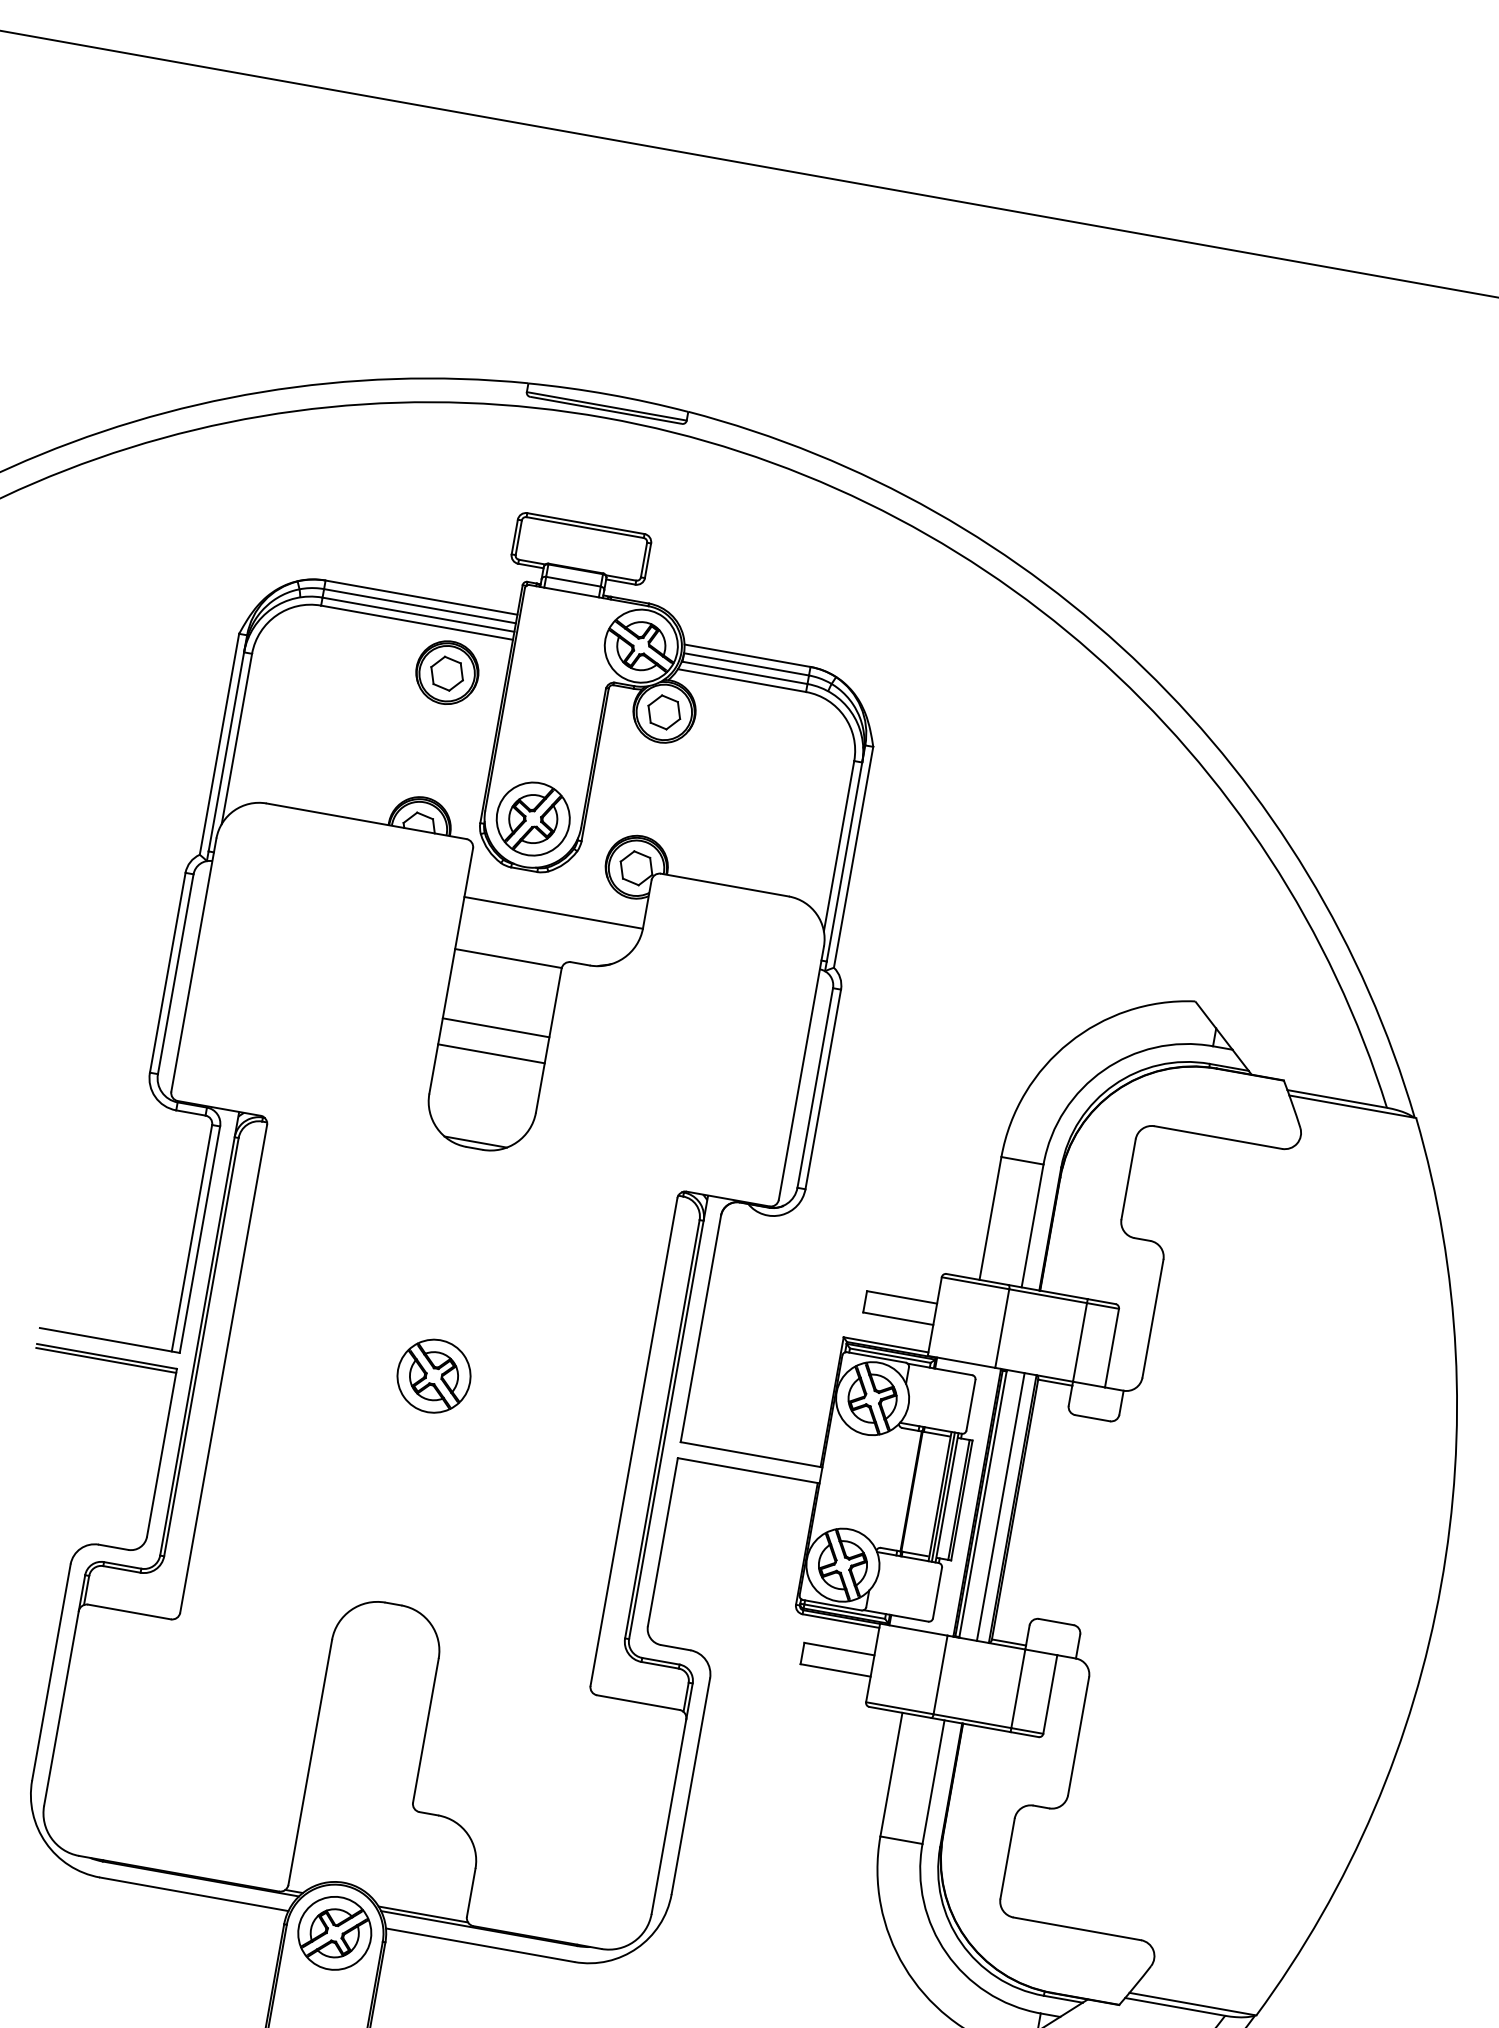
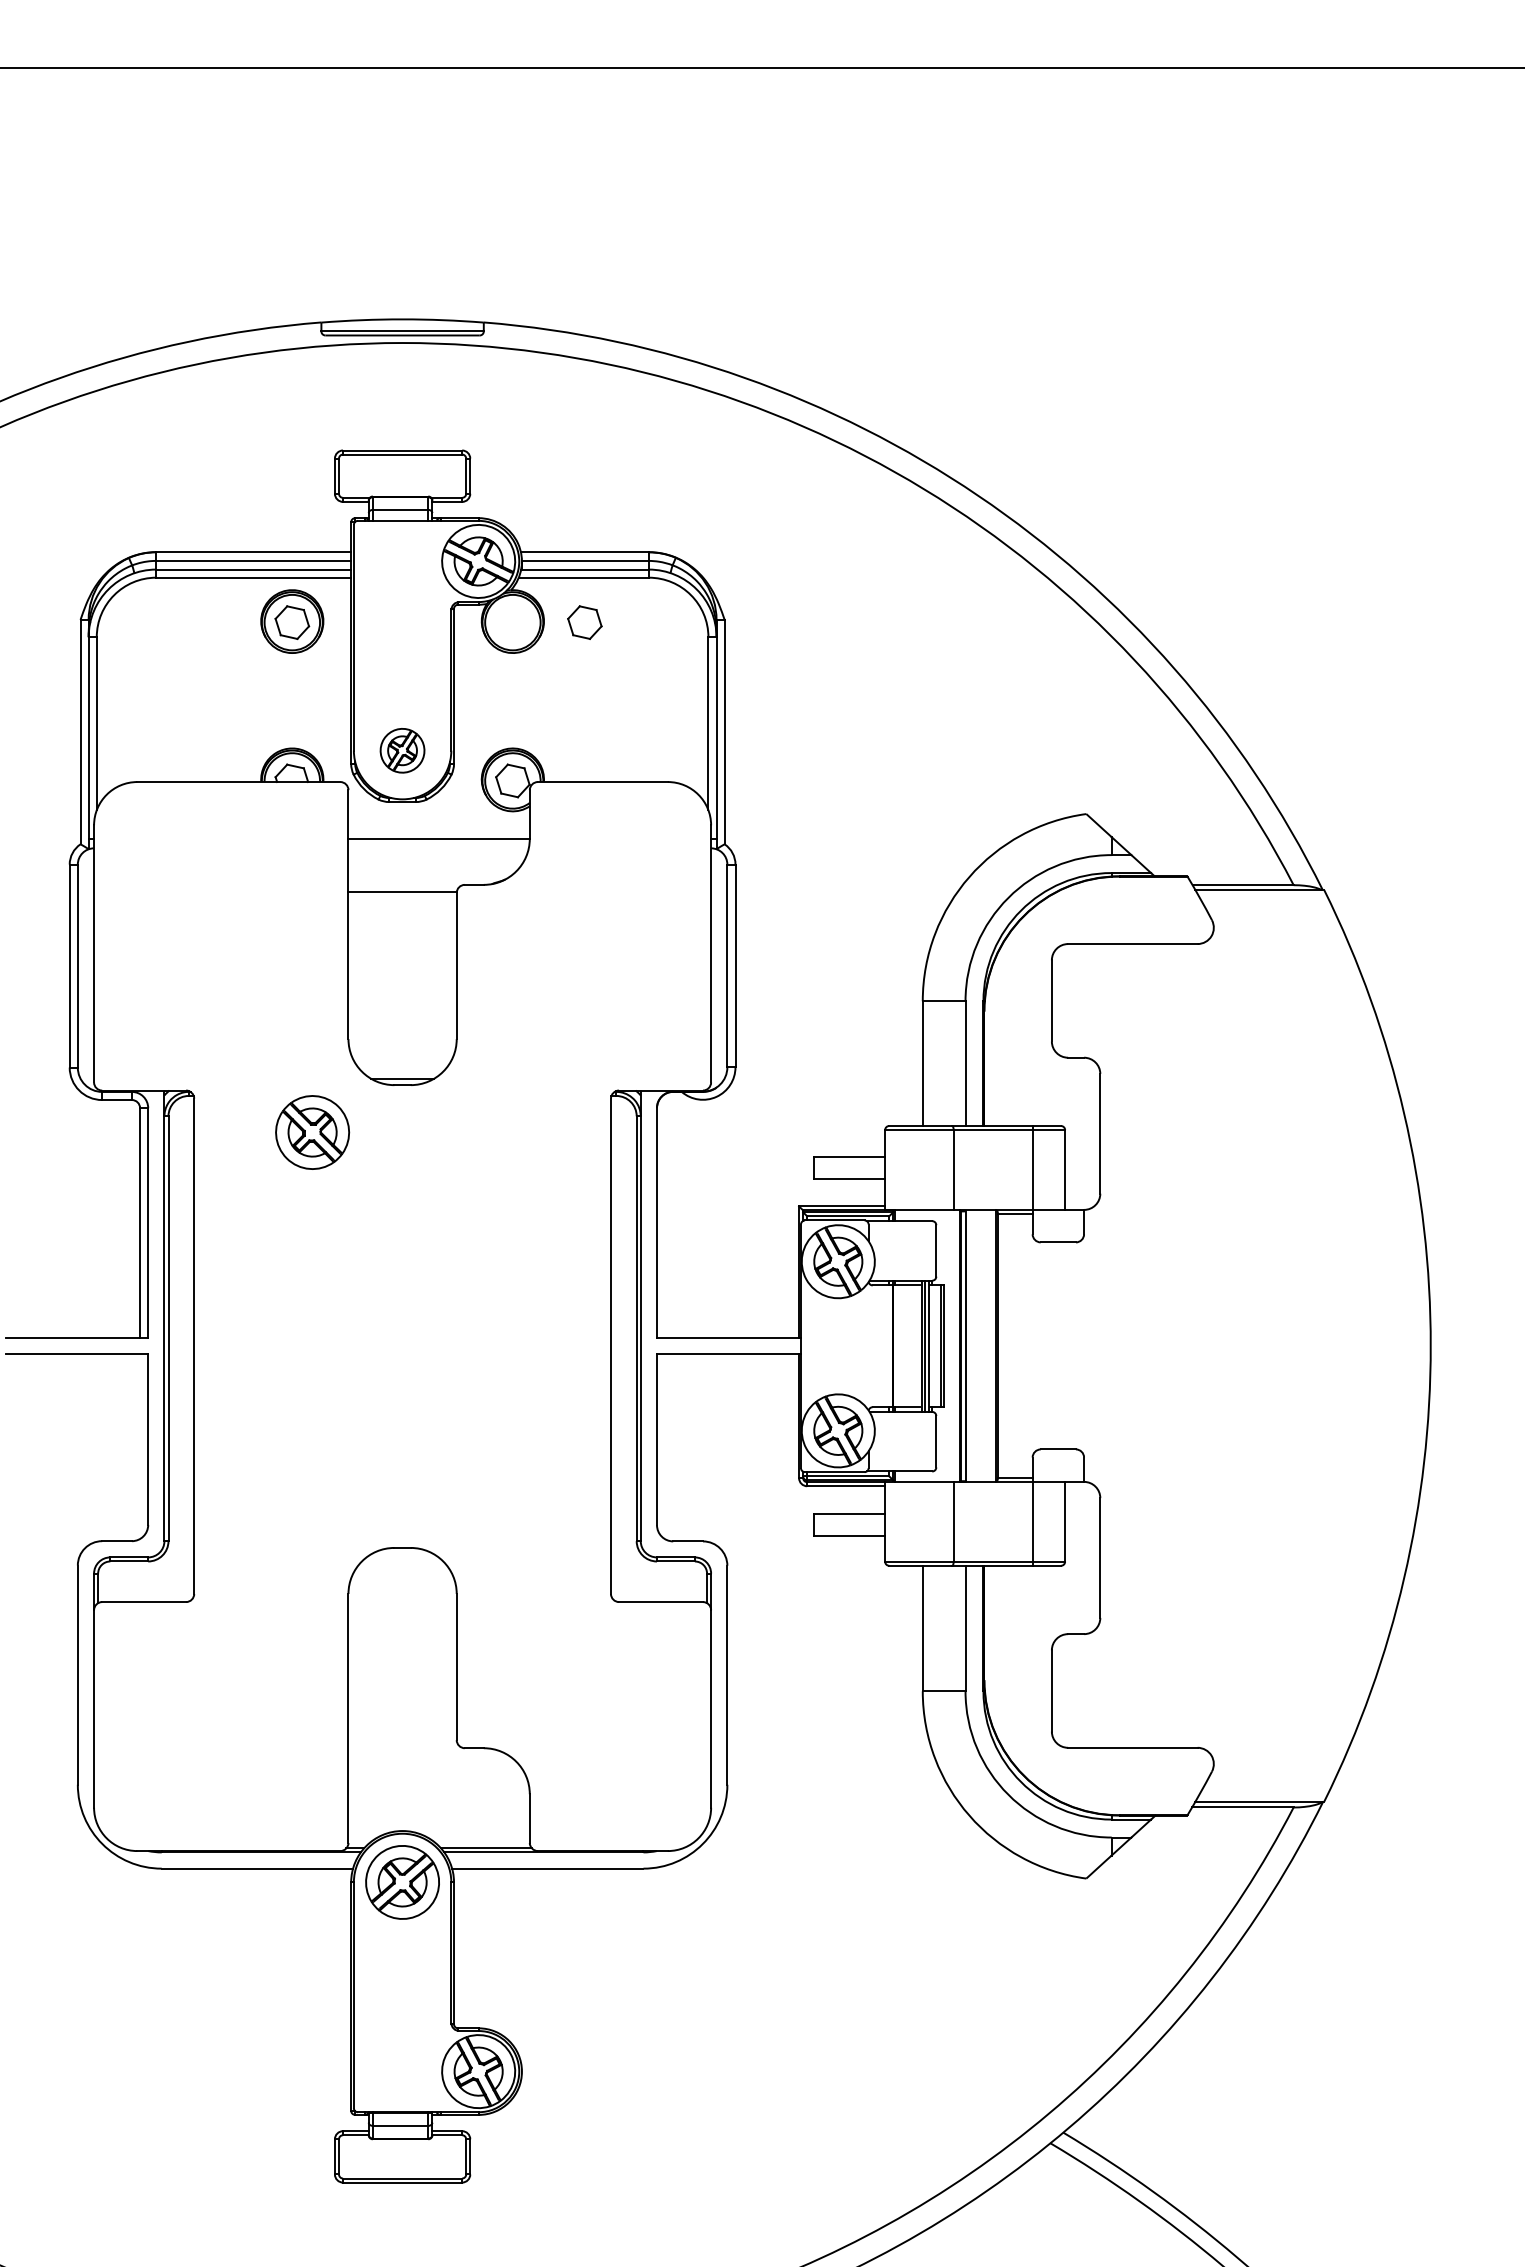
part: (663, 712) -> (584, 622), moved
part: (533, 818) -> (402, 750), size x0.6
line: (496, 1027) -> (402, 962), removed
line: (491, 1054) -> (402, 989), removed
line: (106, 1360) -> (77, 1358), removed
part: (433, 1376) -> (312, 1132), moved
line: (1000, 1506) -> (983, 1345), removed

